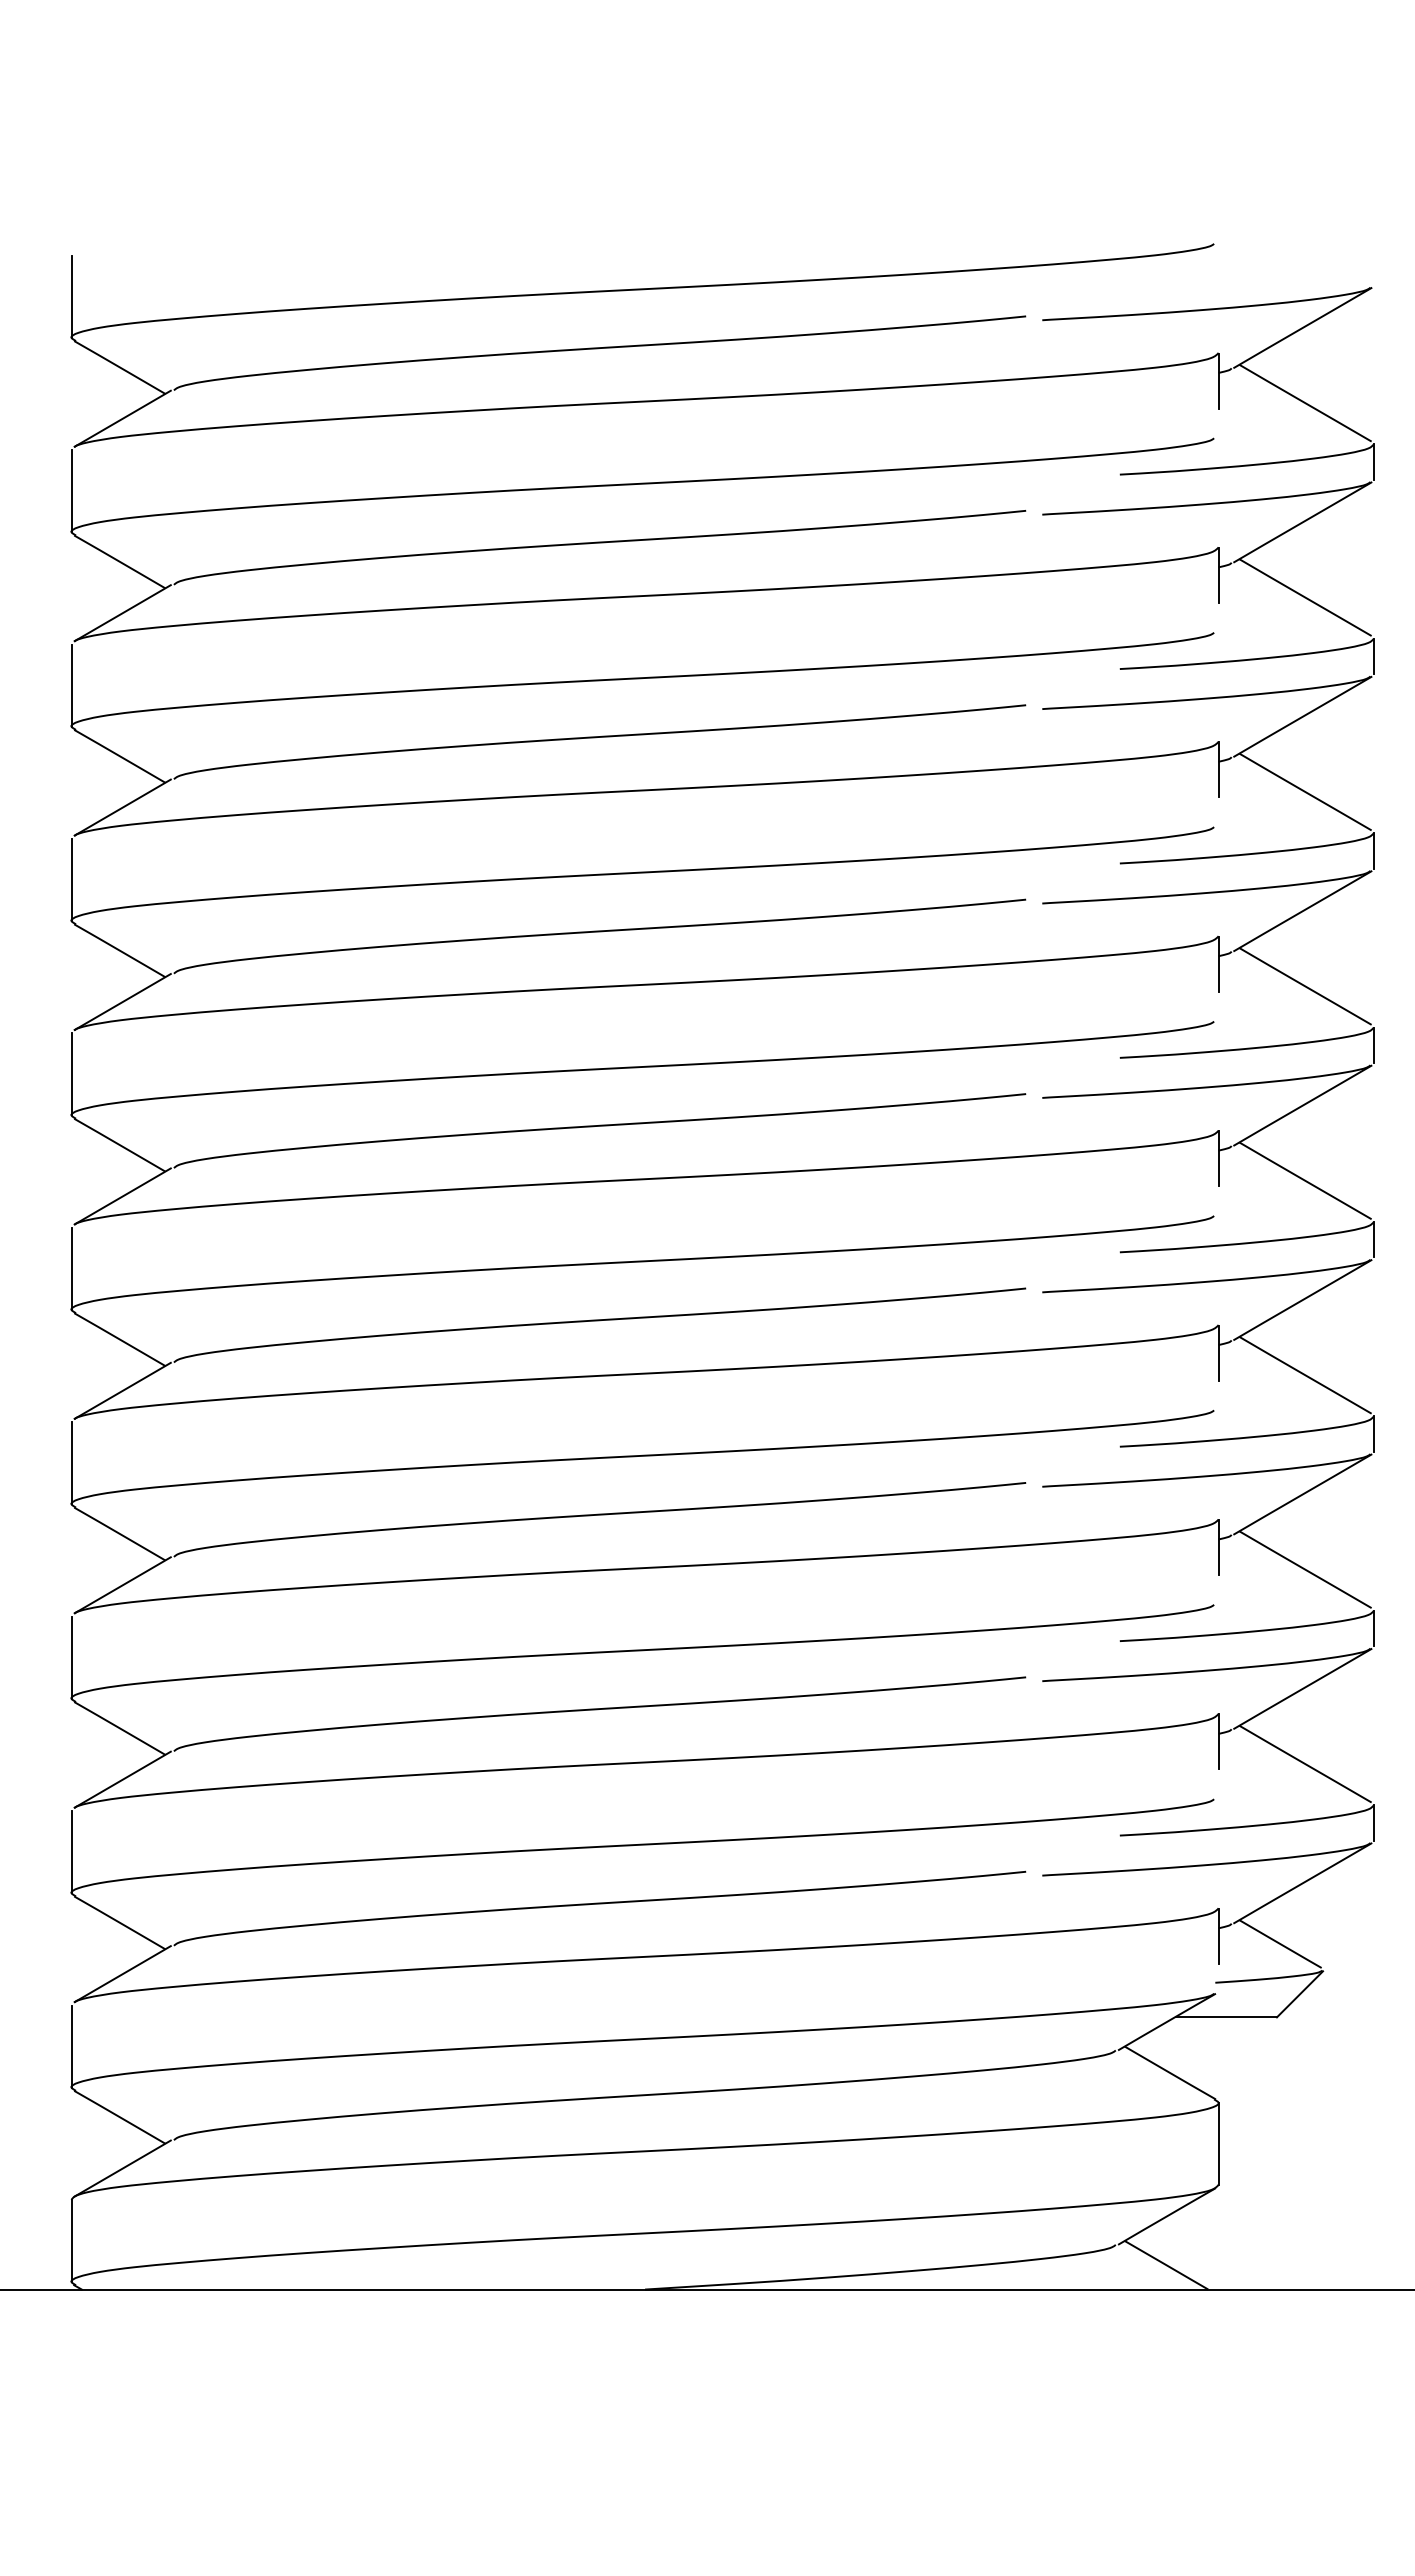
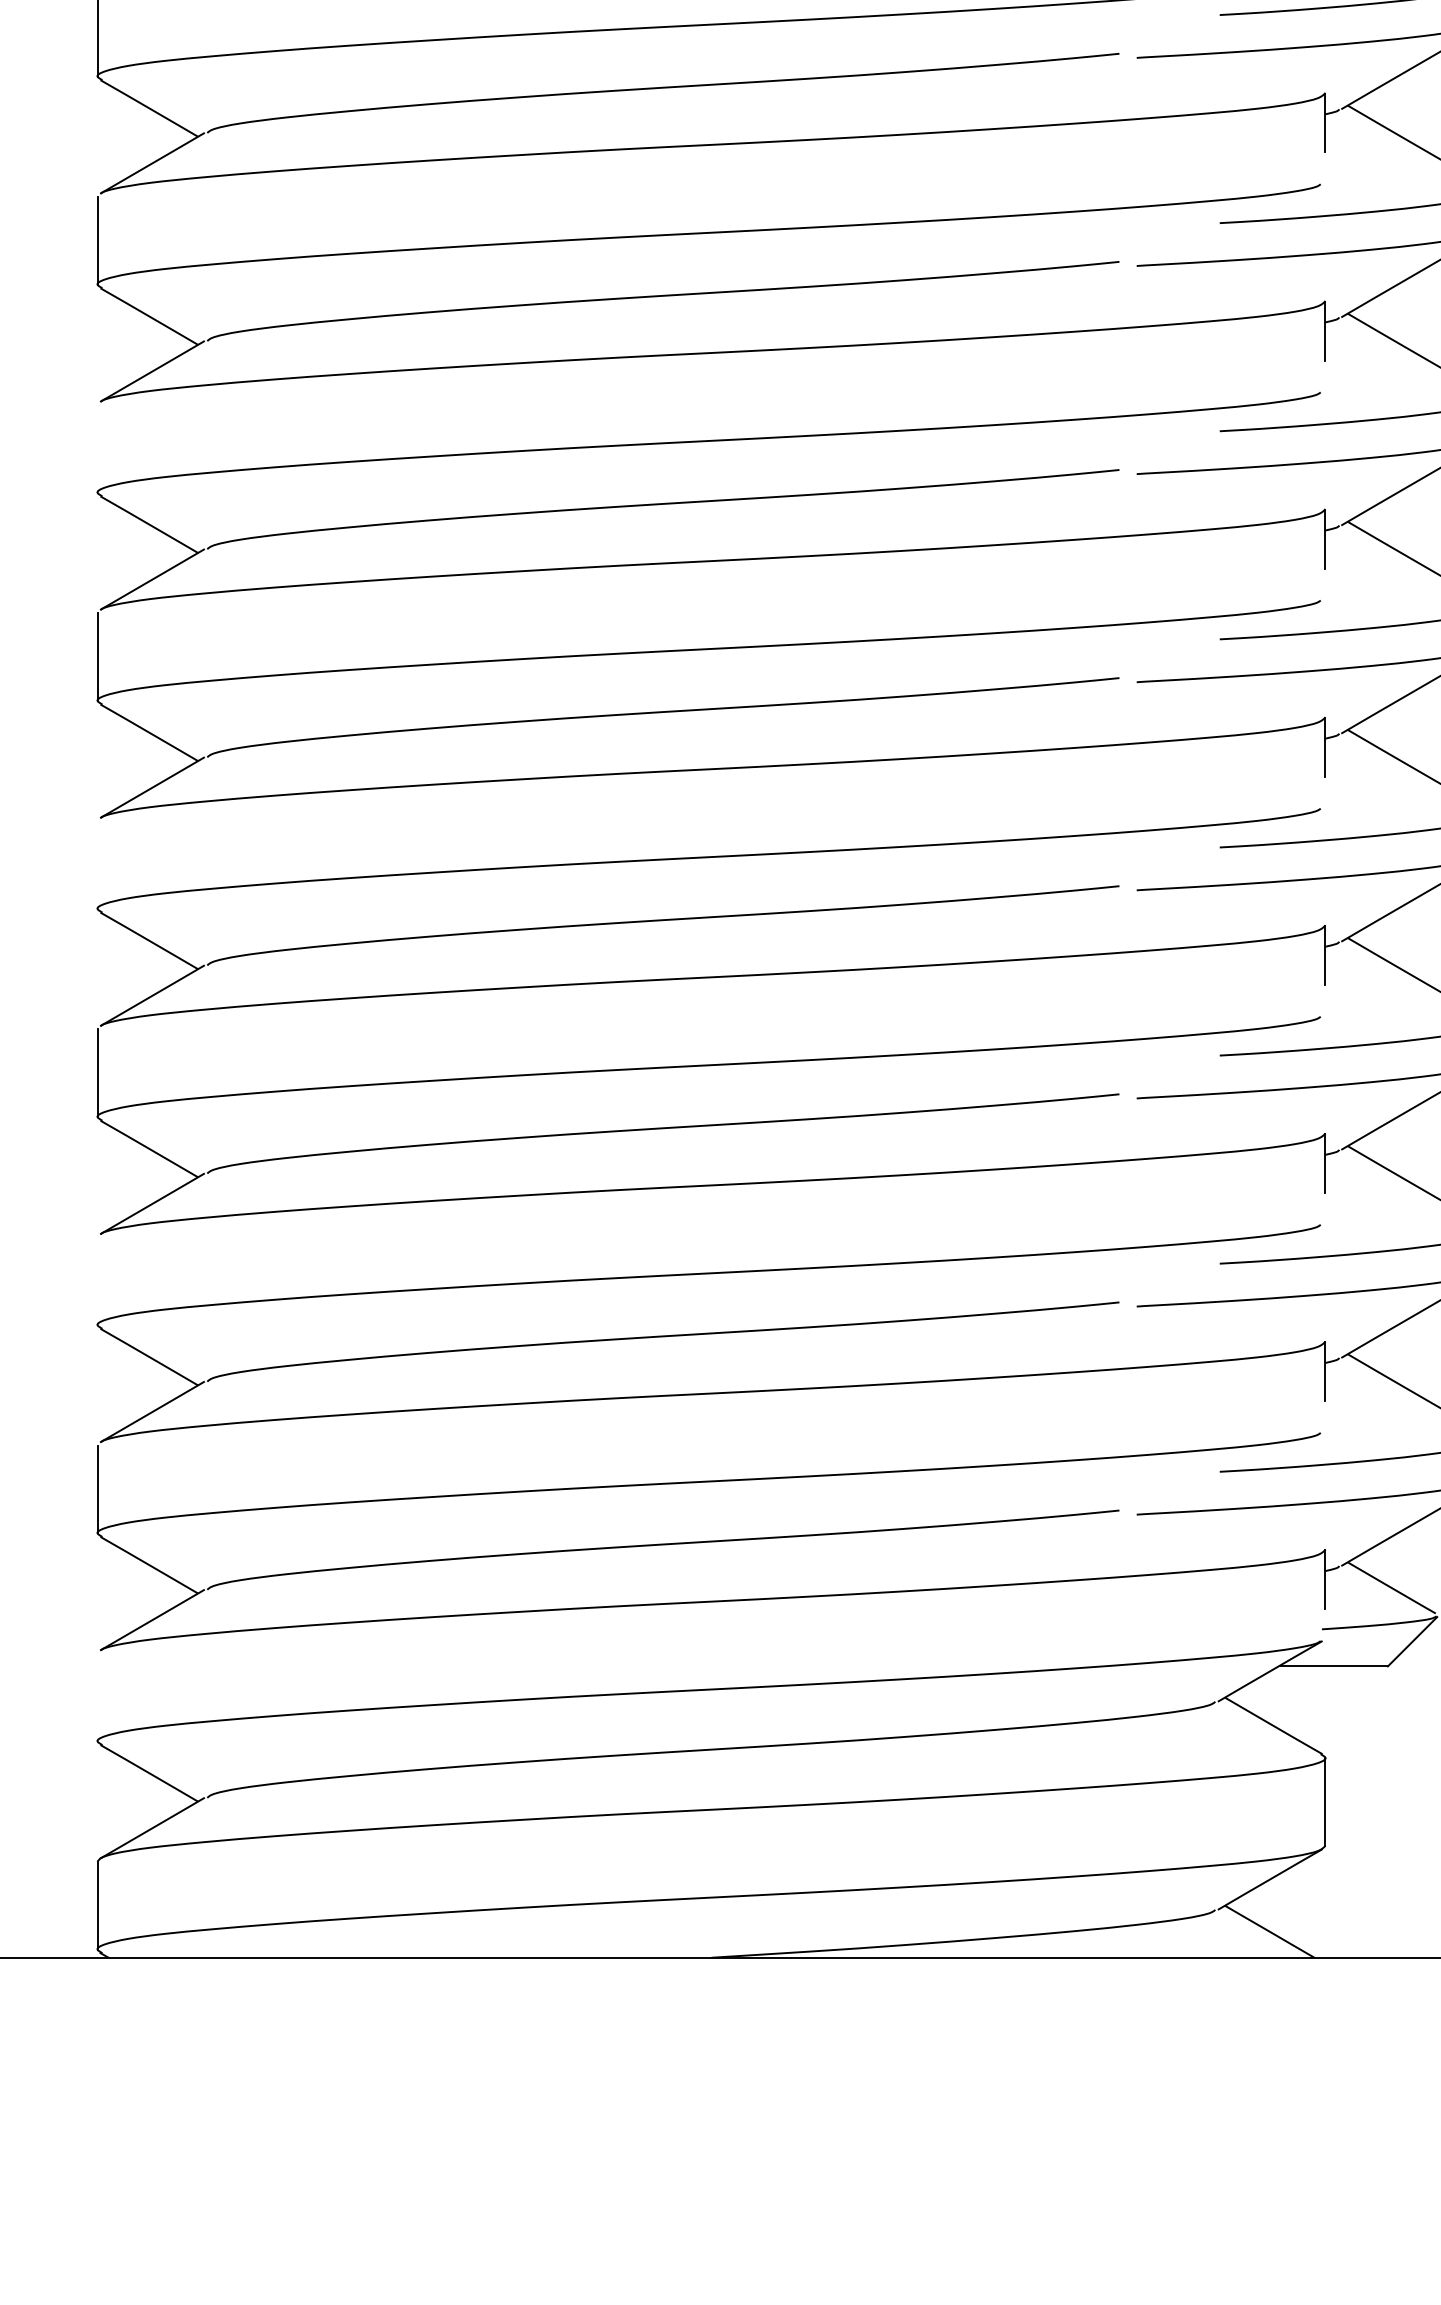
line: (71, 879) -> (97, 448), removed
line: (71, 1268) -> (97, 864), removed
line: (71, 1657) -> (97, 1281), removed
line: (71, 2046) -> (97, 1697), removed

